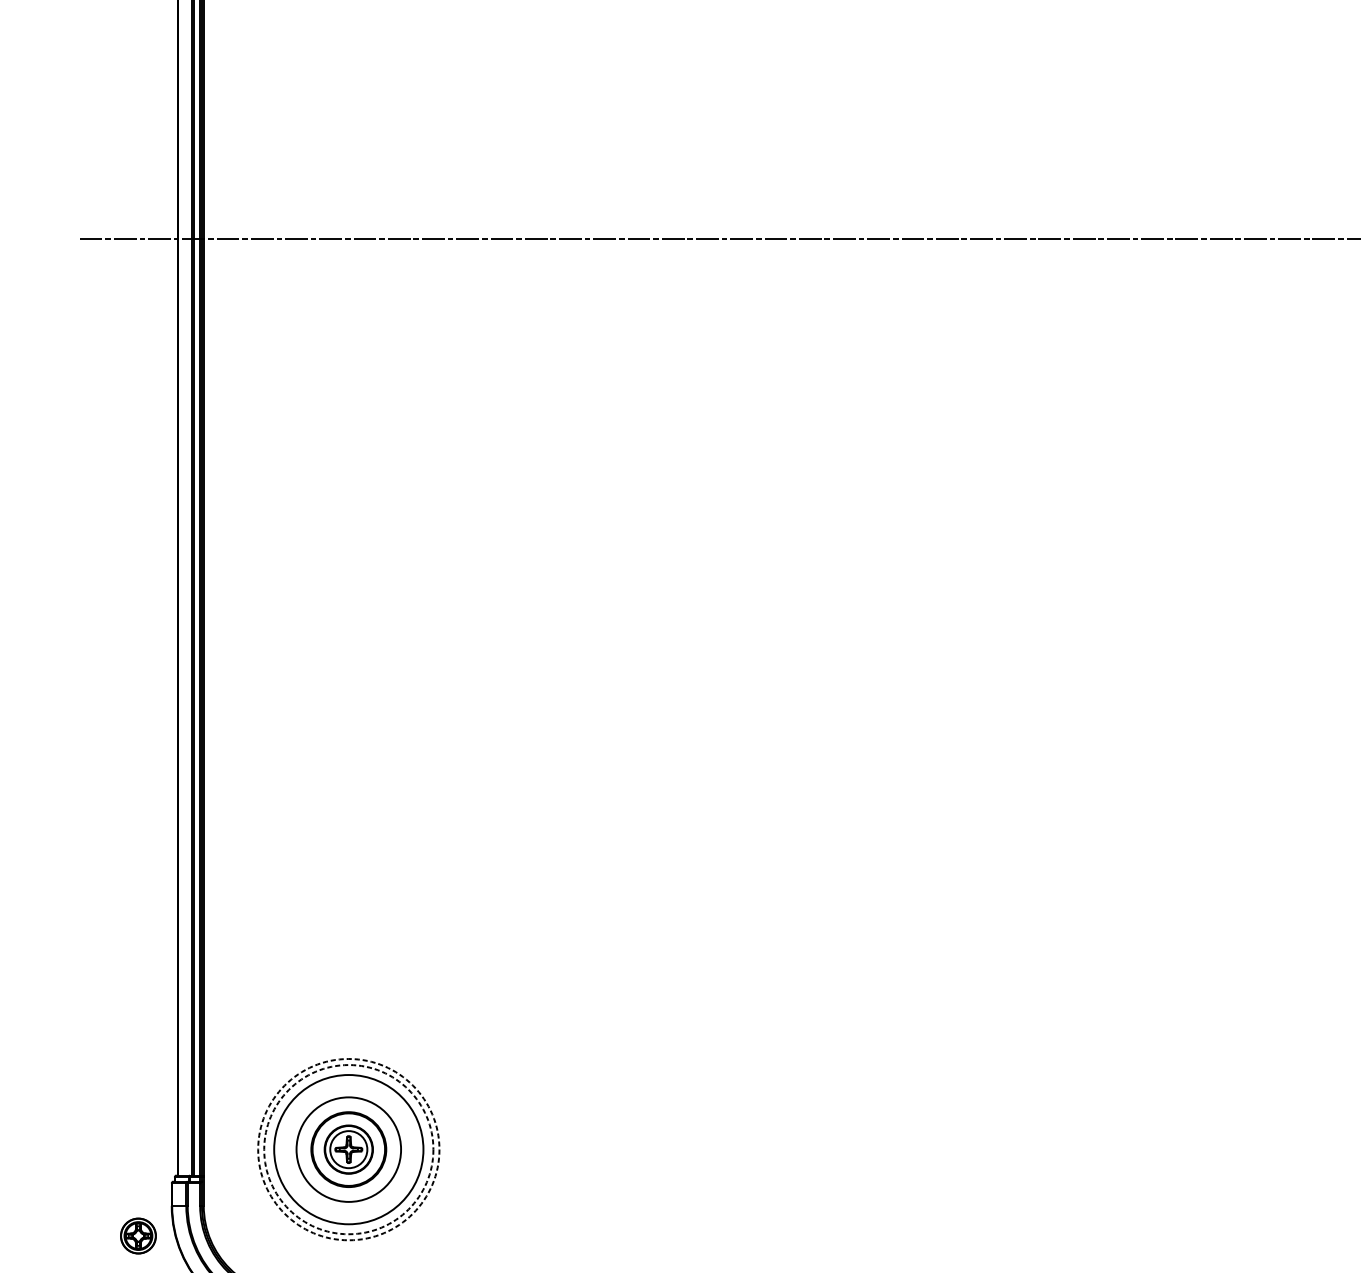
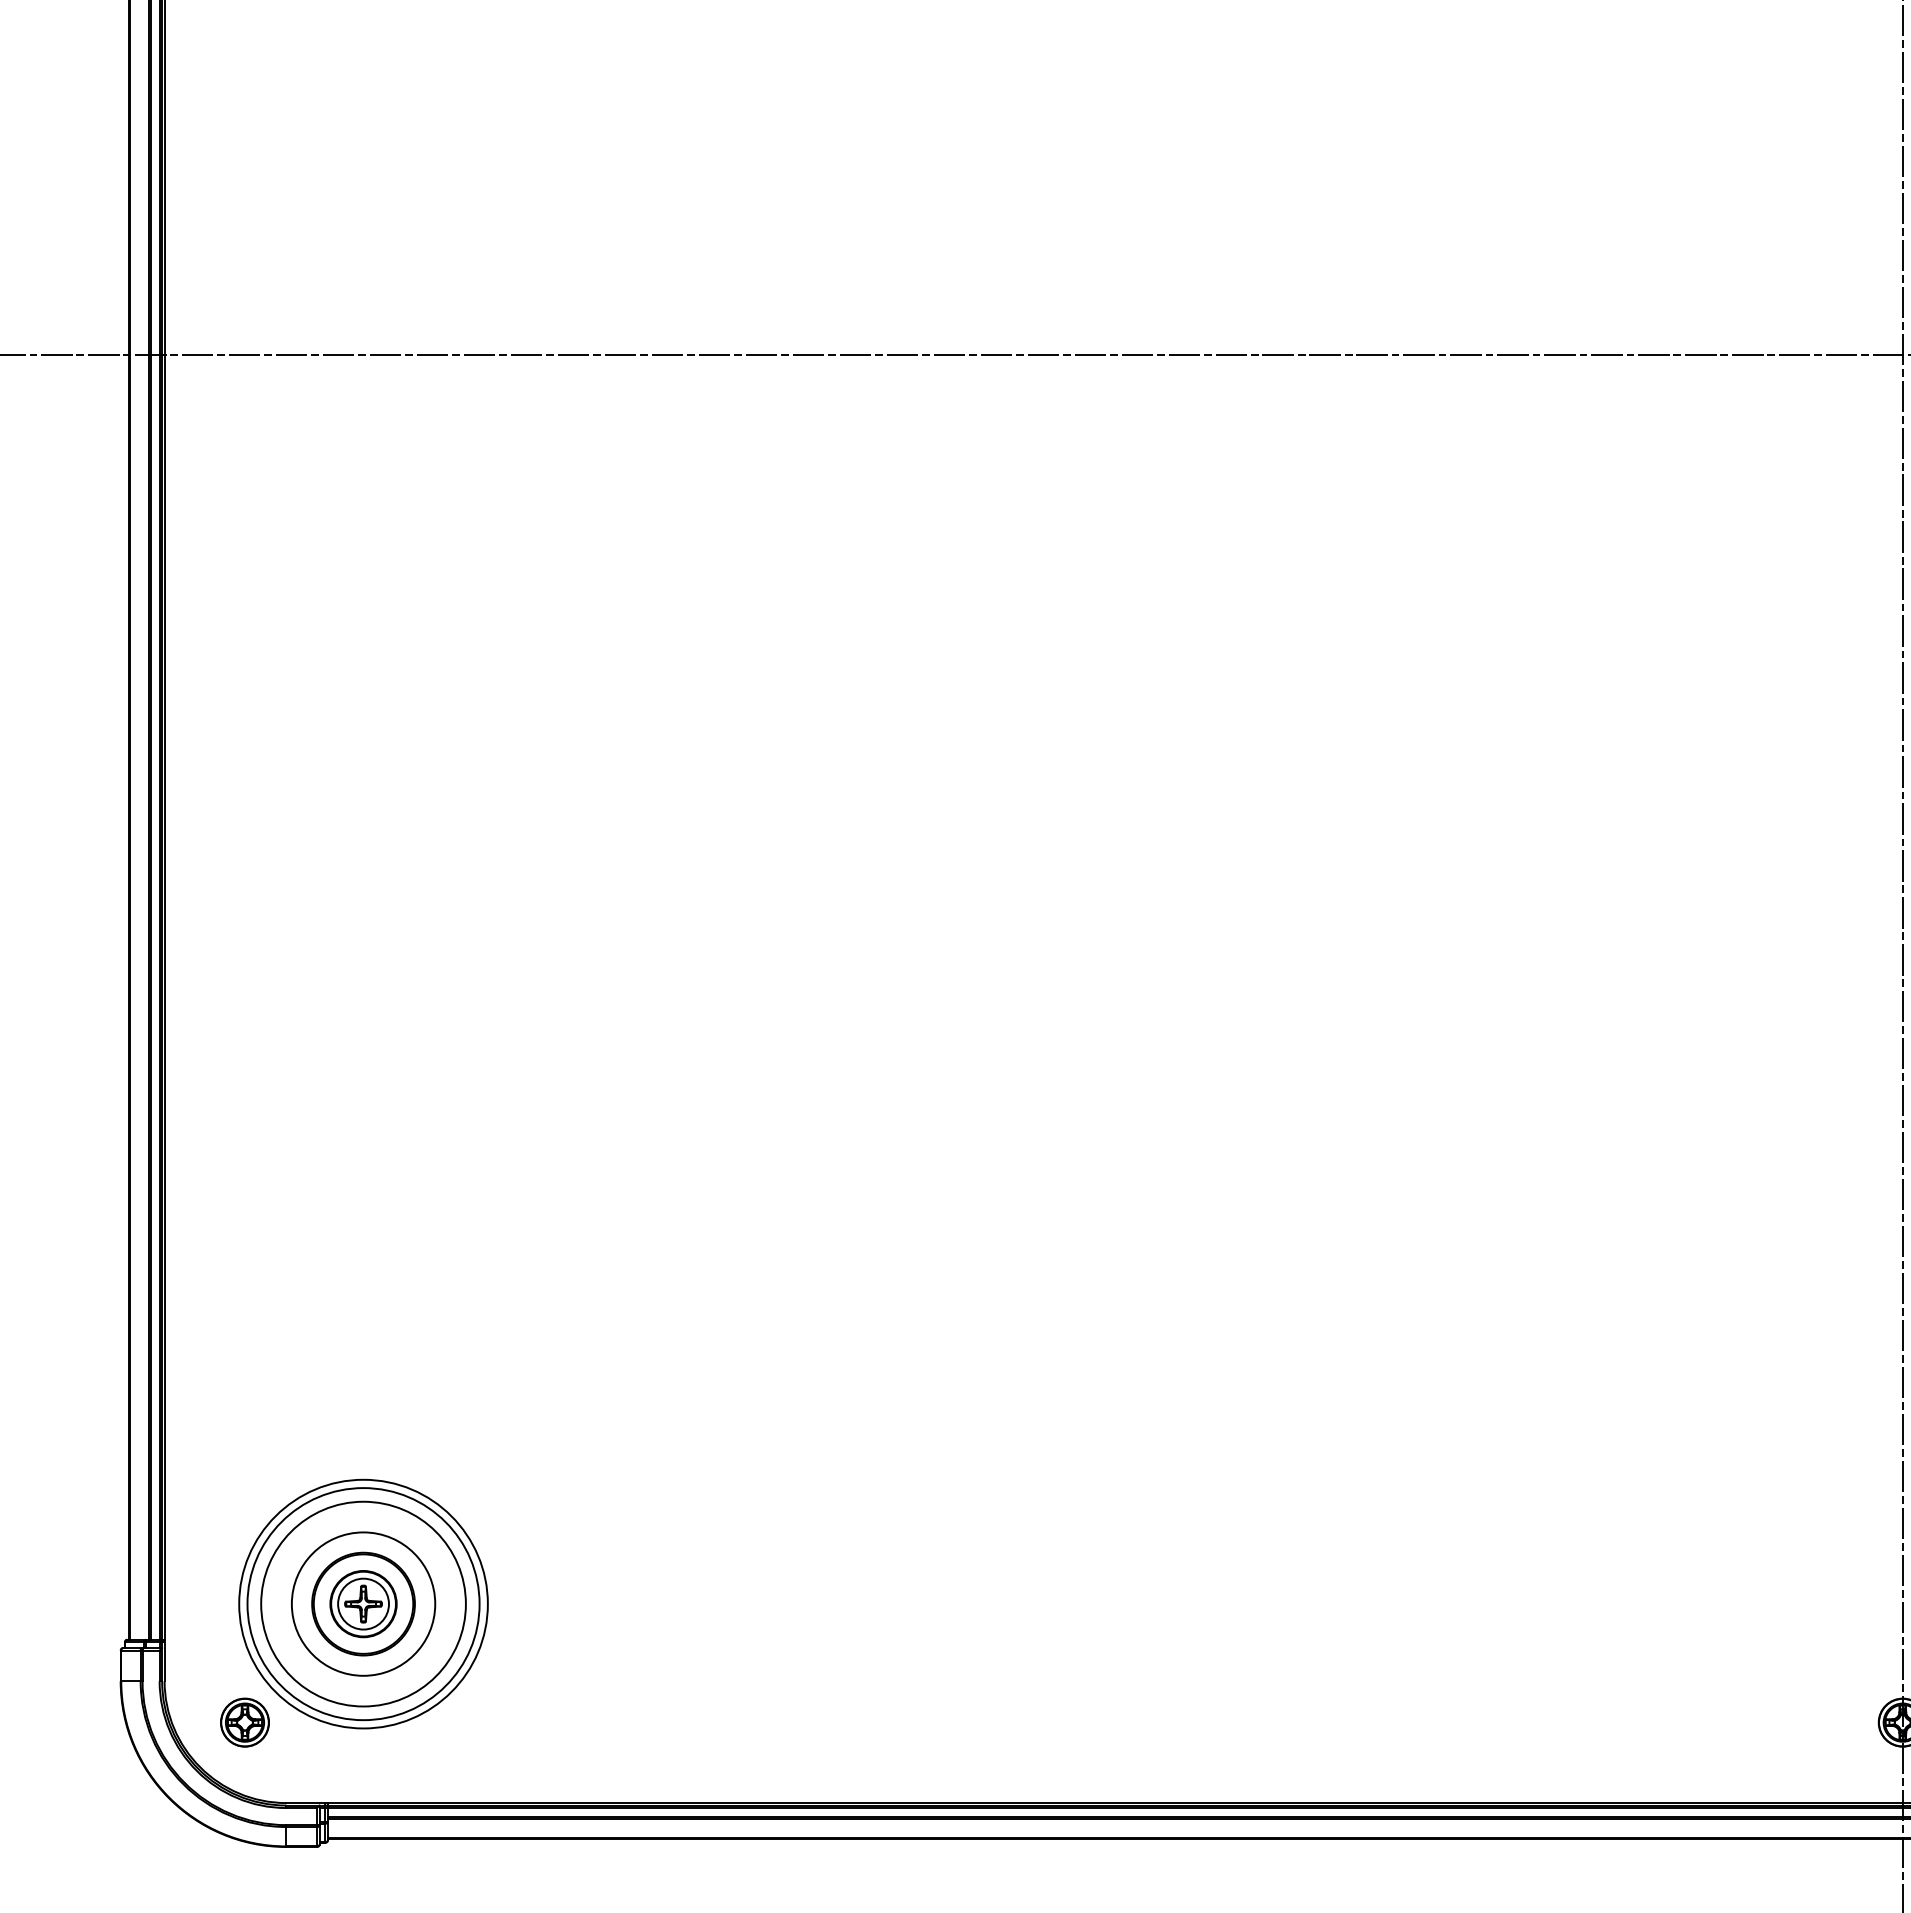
circle: (348, 1149) -> (363, 1603), dashed -> solid
circle: (348, 1149) -> (363, 1604), dashed -> solid
part: (138, 1235) -> (244, 1722), moved

